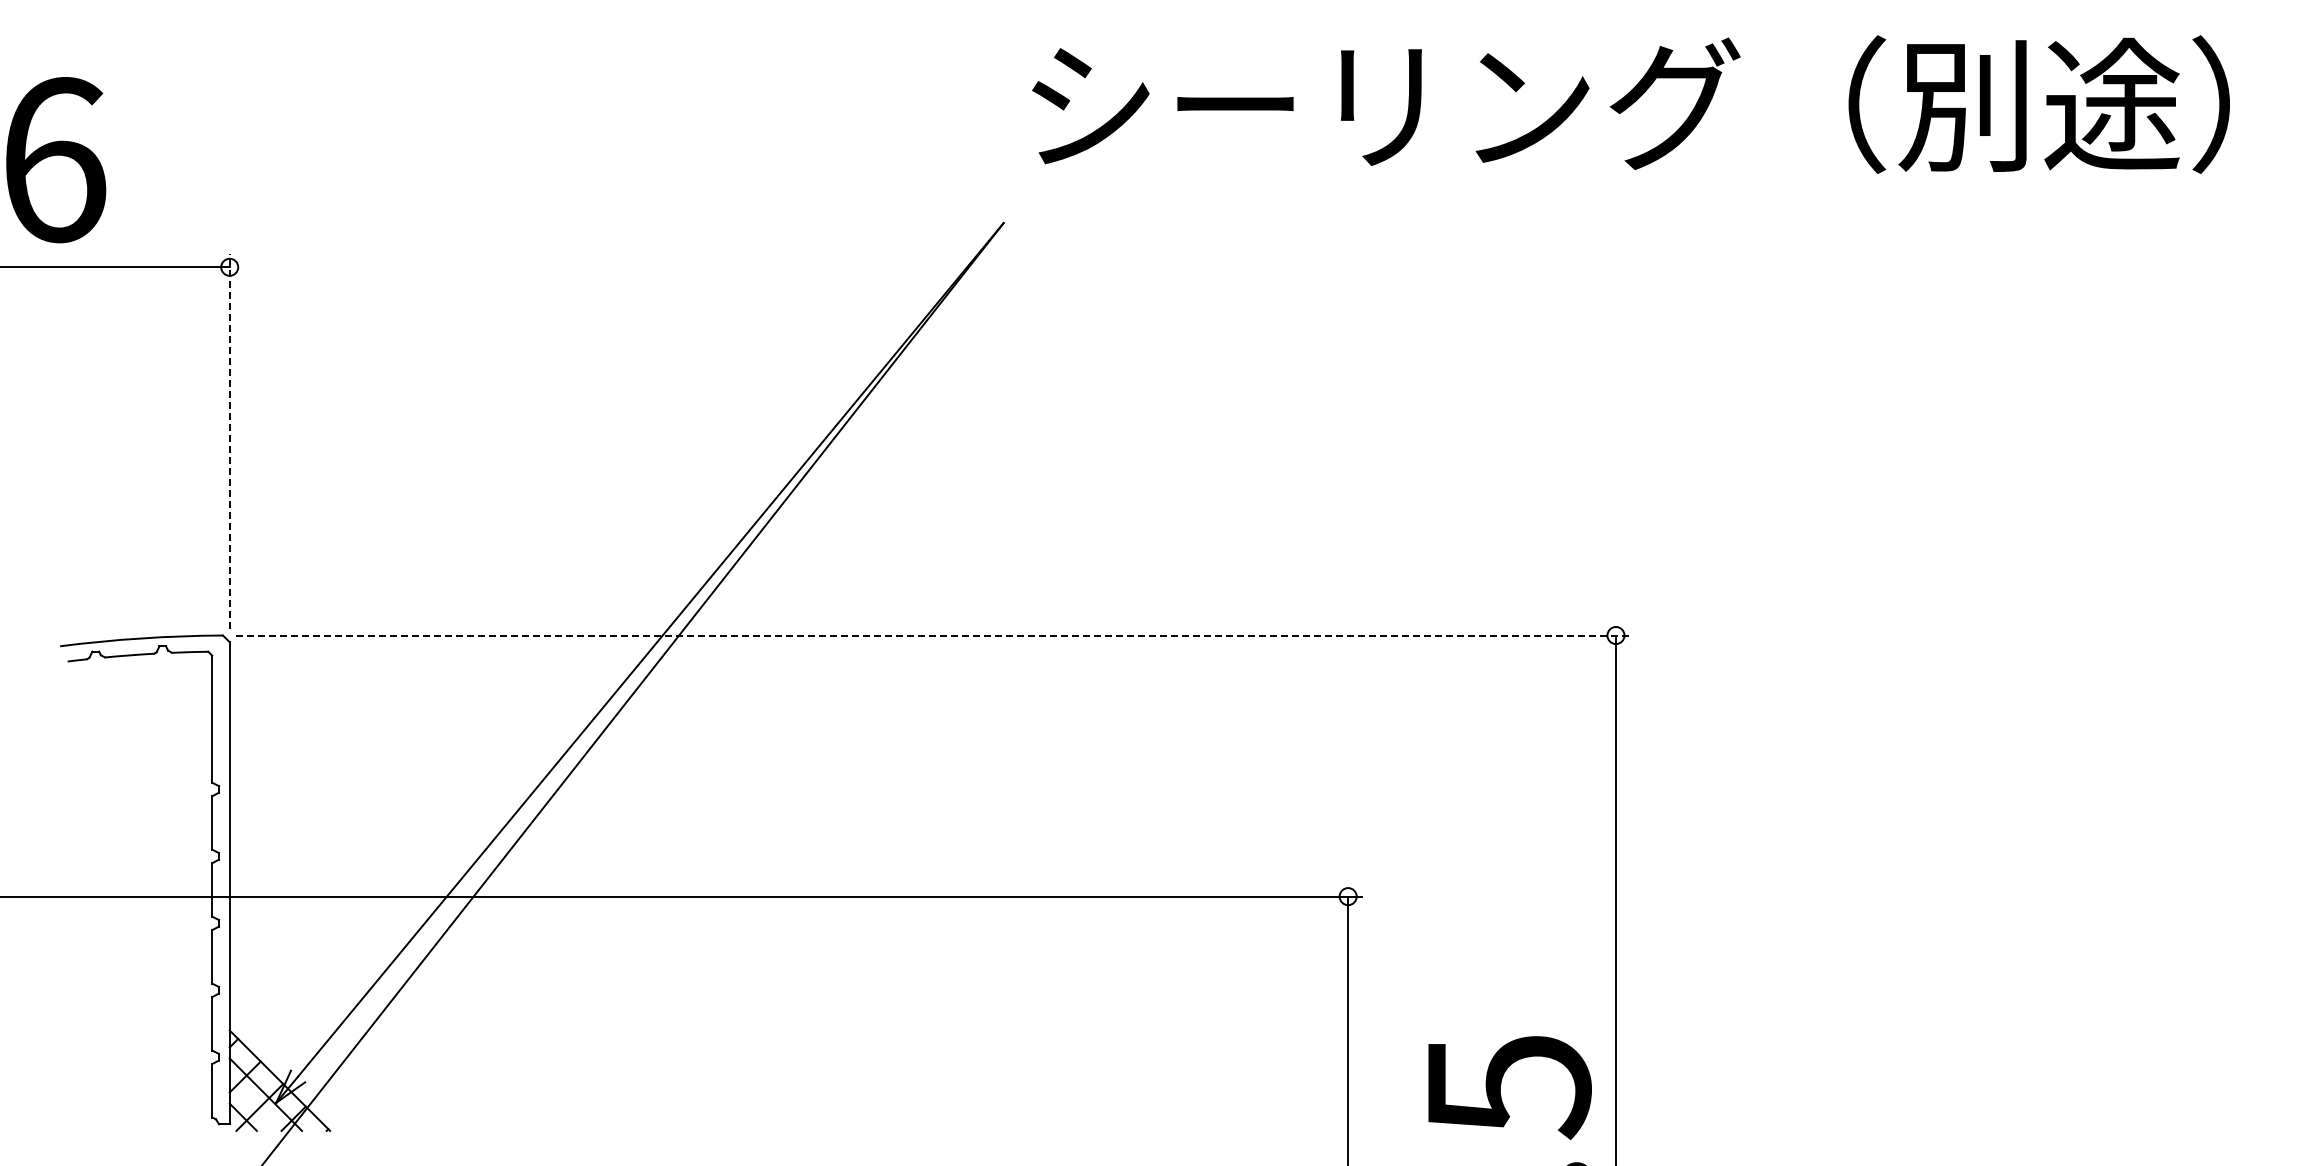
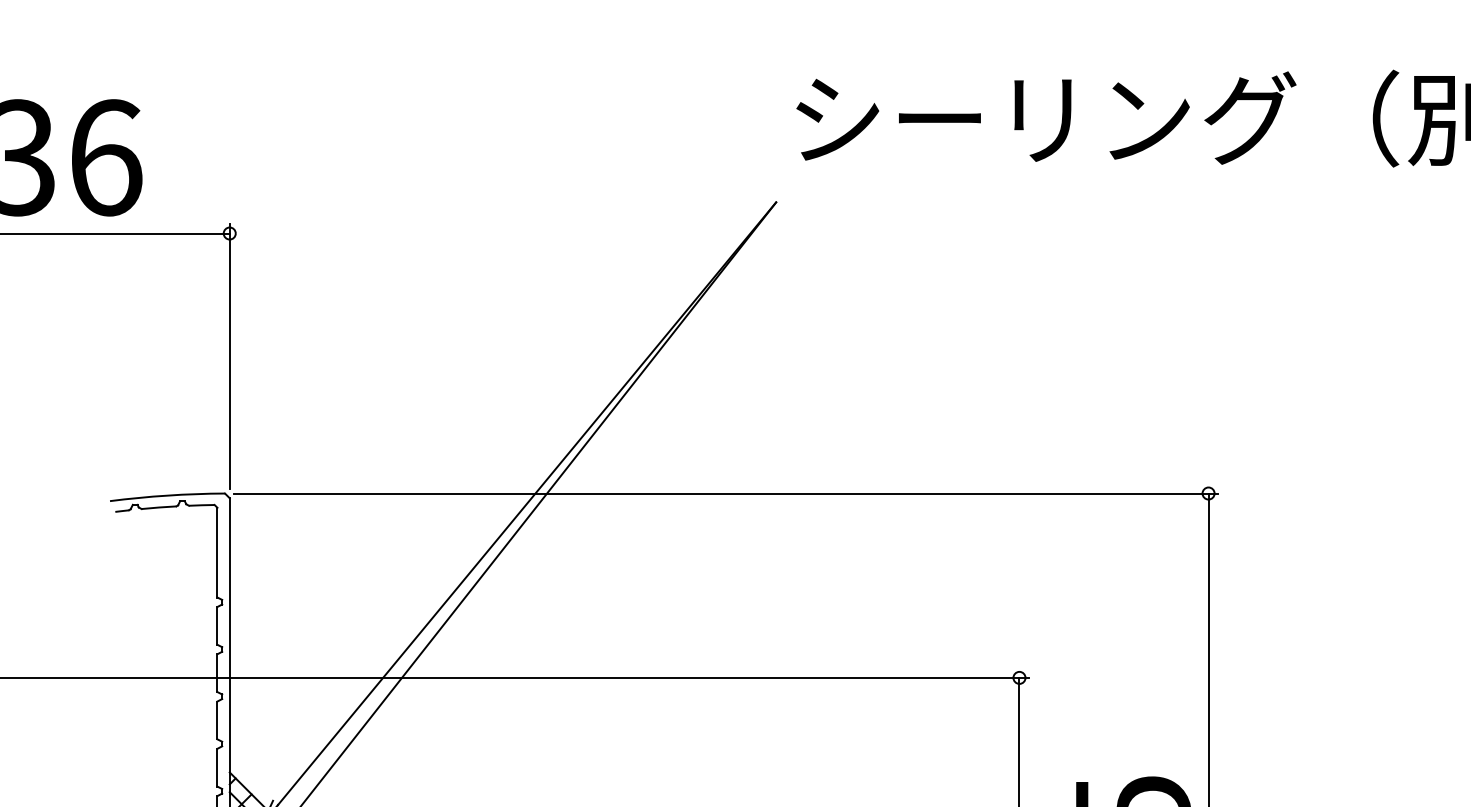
line: (229, 440) -> (229, 355), dashed -> solid
line: (933, 635) -> (726, 493), dashed -> solid

